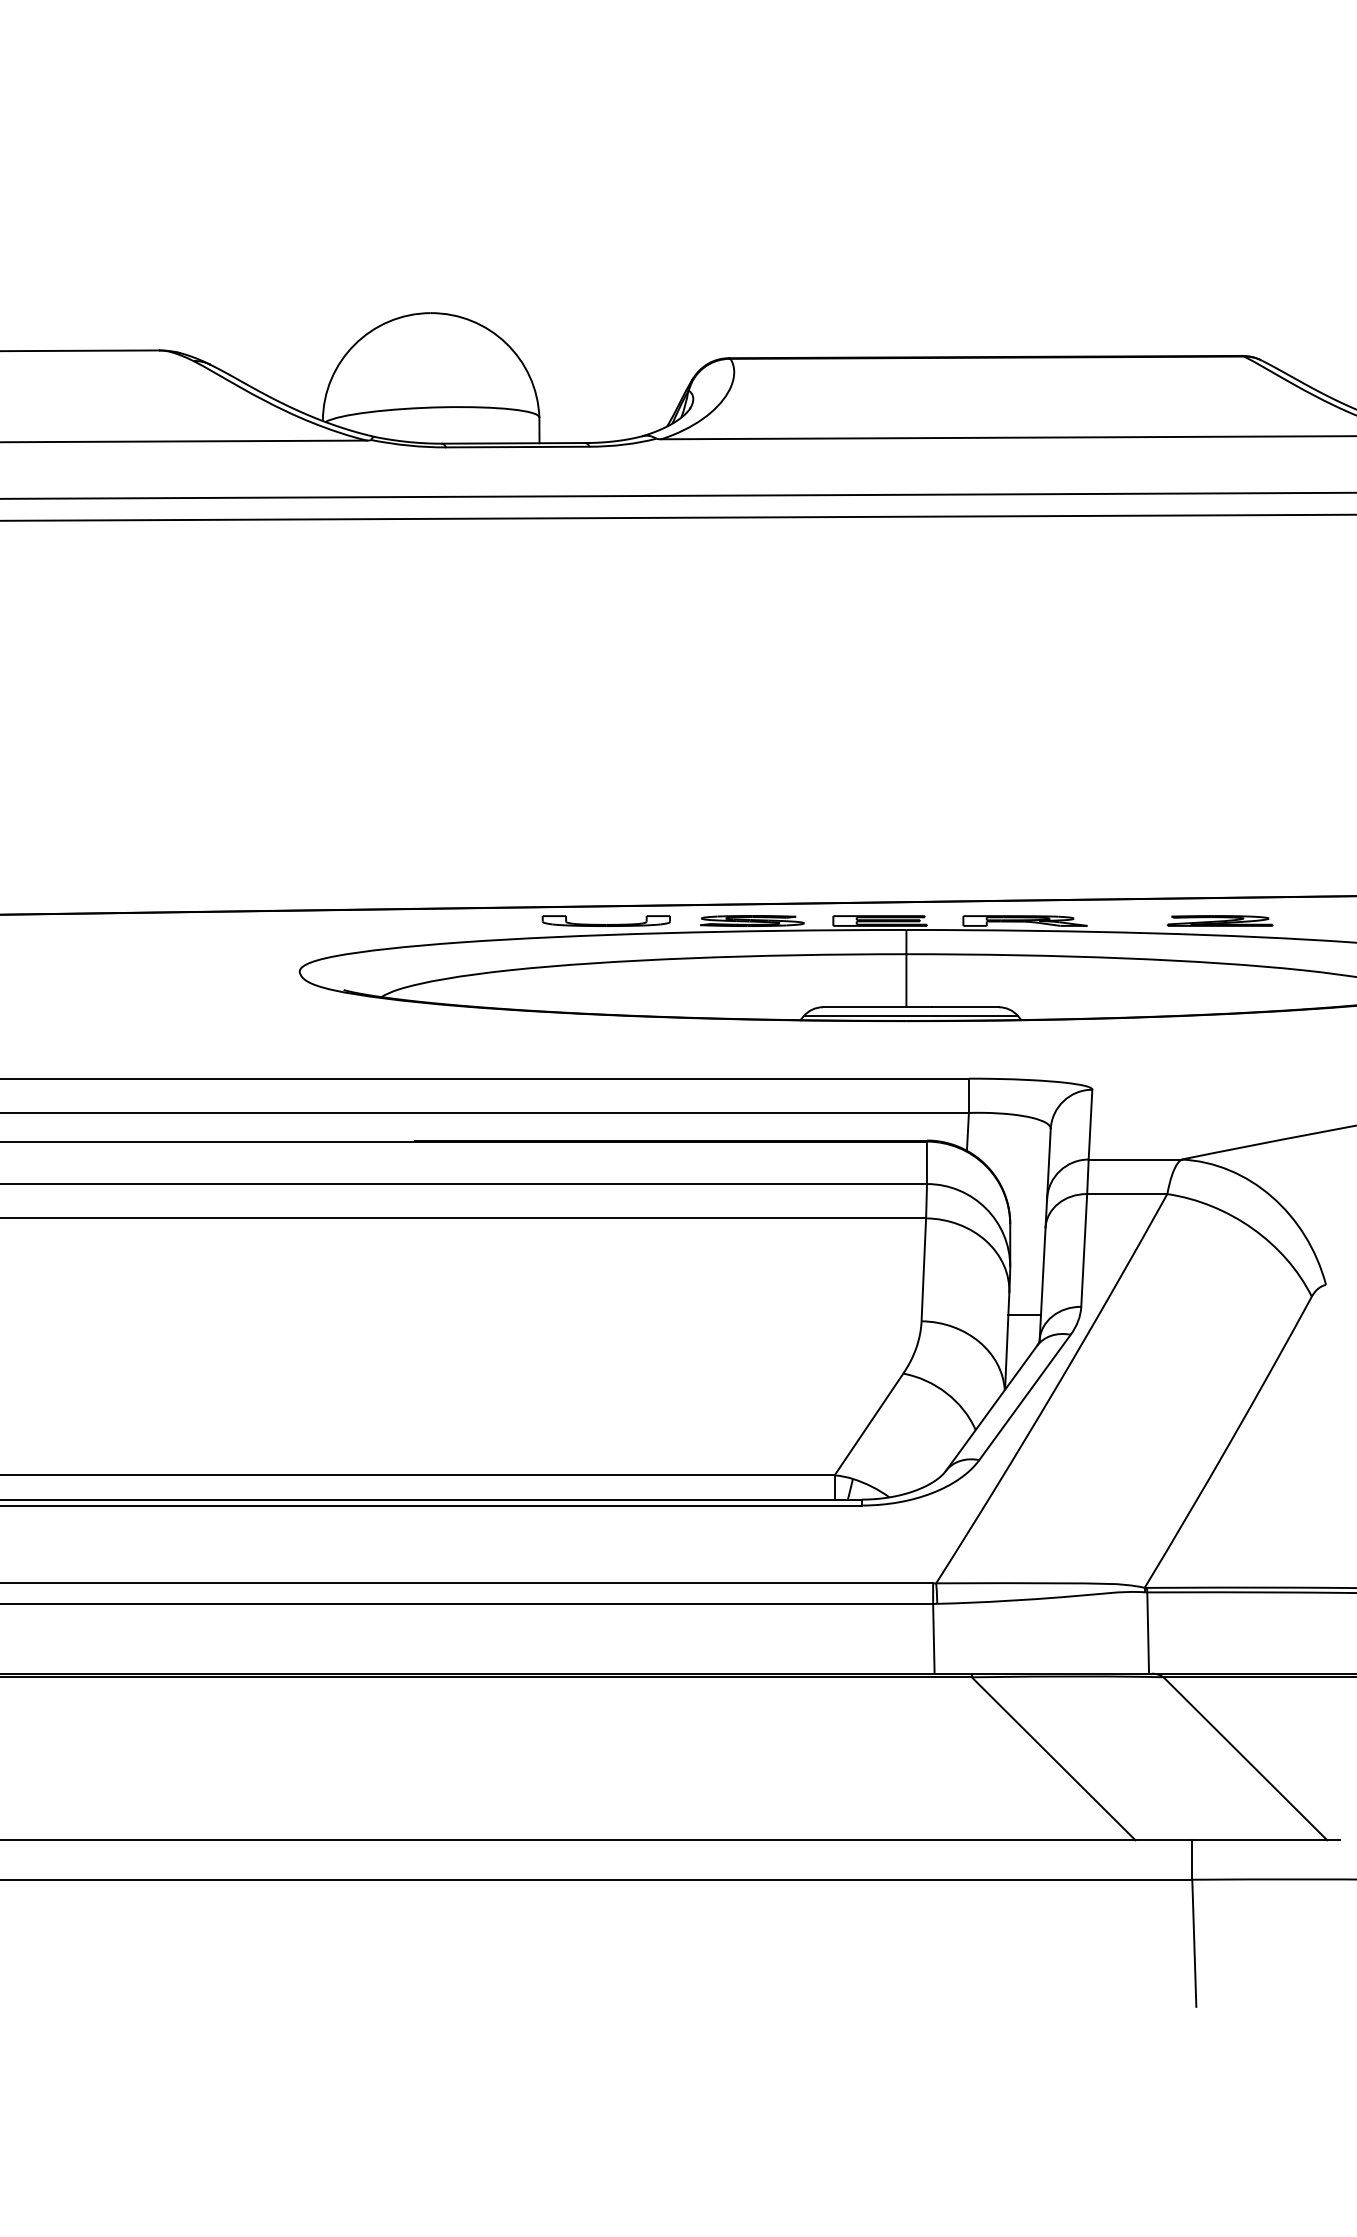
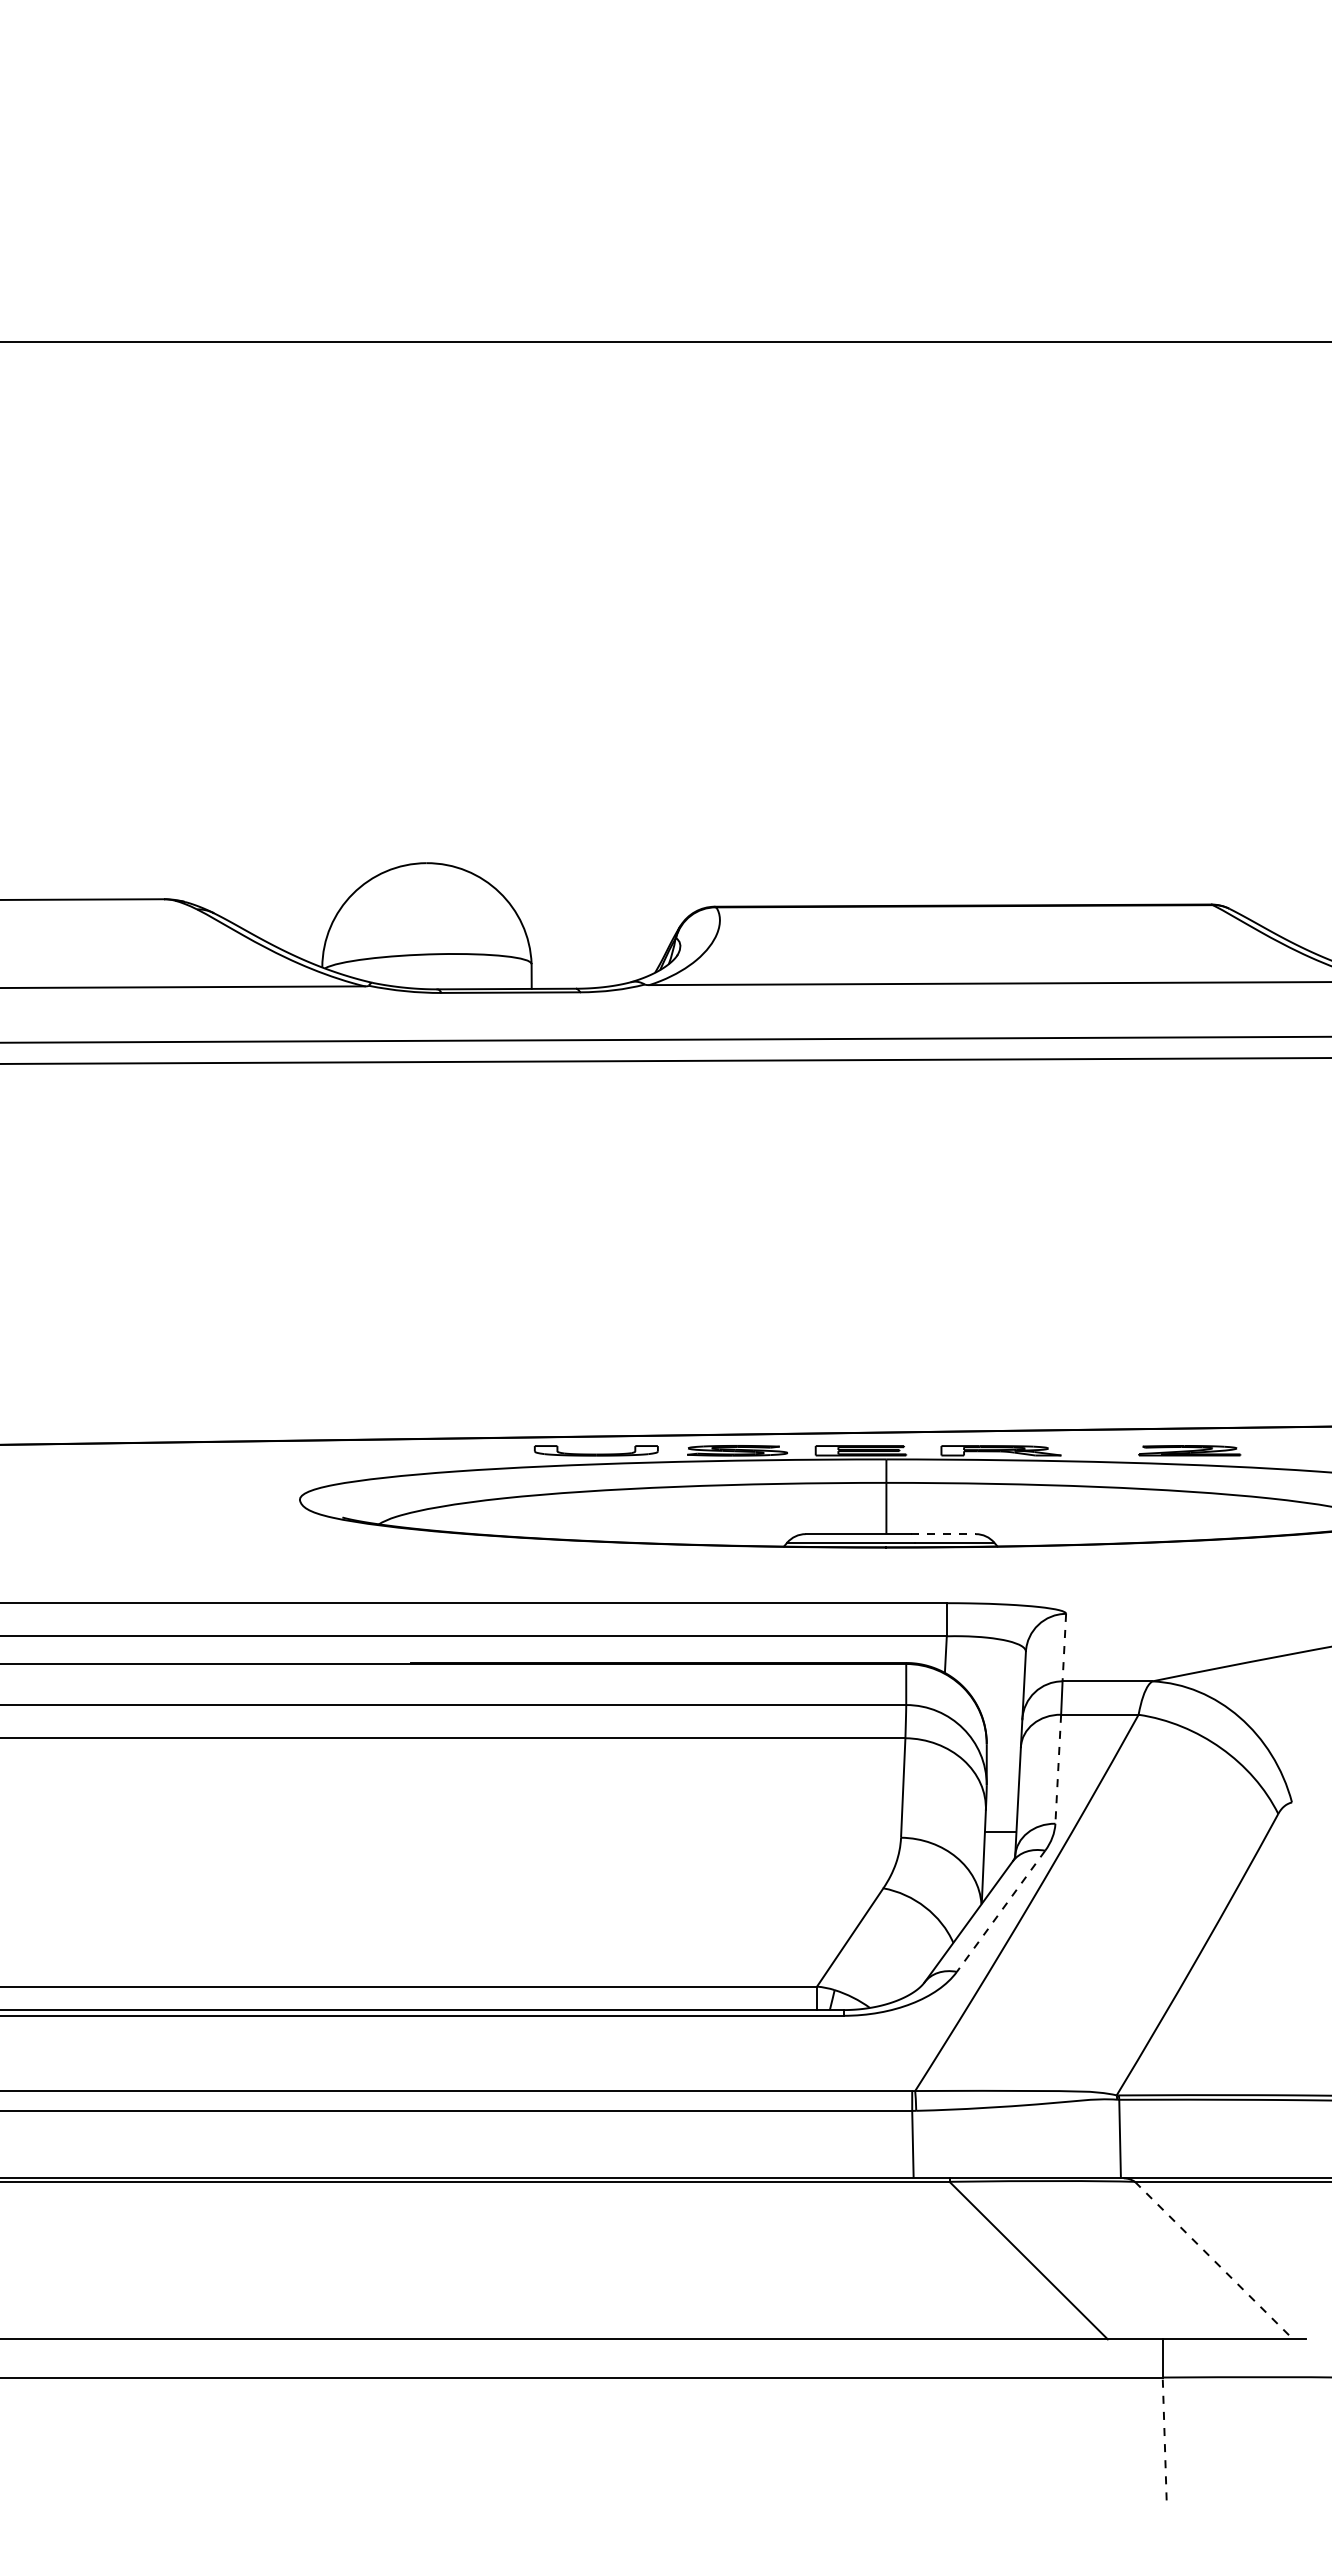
line: (965, 1007) -> (943, 1534), solid -> dashed
line: (1090, 1124) -> (1064, 1647), solid -> dashed
line: (1084, 1250) -> (1058, 1769), solid -> dashed
line: (1025, 1397) -> (1001, 1911), solid -> dashed
line: (1245, 1758) -> (1214, 2260), solid -> dashed
line: (1194, 1942) -> (1164, 2438), solid -> dashed

